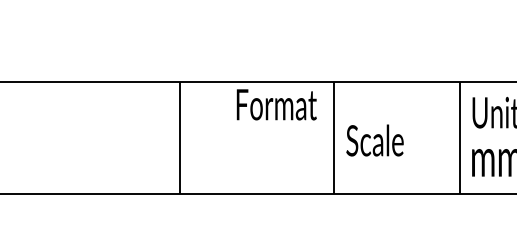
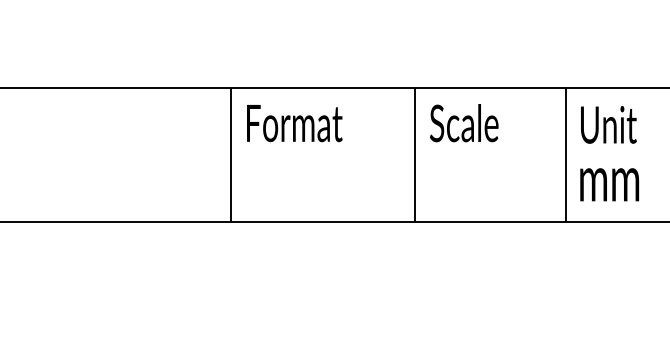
text: (276, 104) -> (294, 123), moved
text: (374, 140) -> (463, 123), moved

